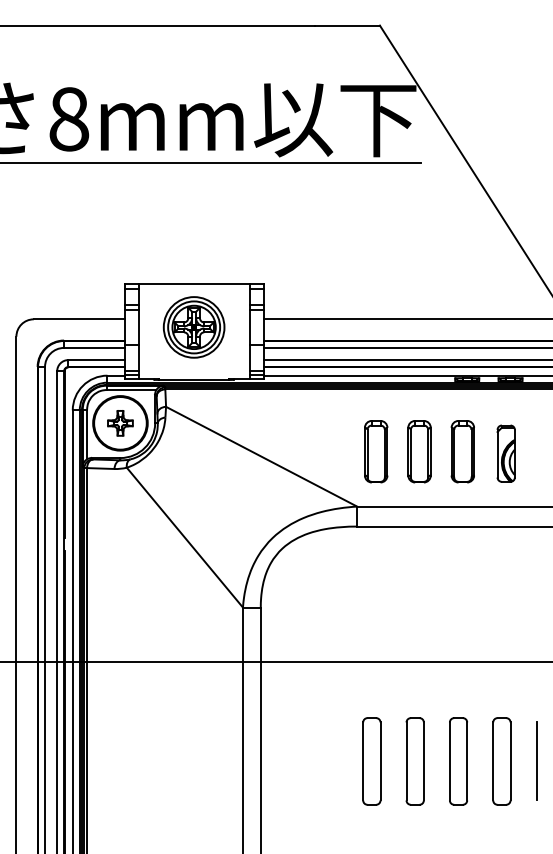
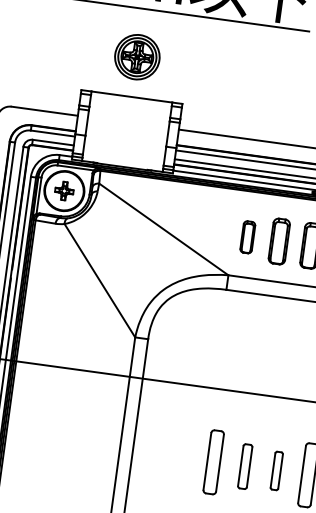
part: (193, 327) -> (136, 57), moved
part: (376, 451) -> (248, 237), size x0.7
part: (414, 761) -> (244, 466), size x0.7
part: (458, 761) -> (276, 471), size x0.6

